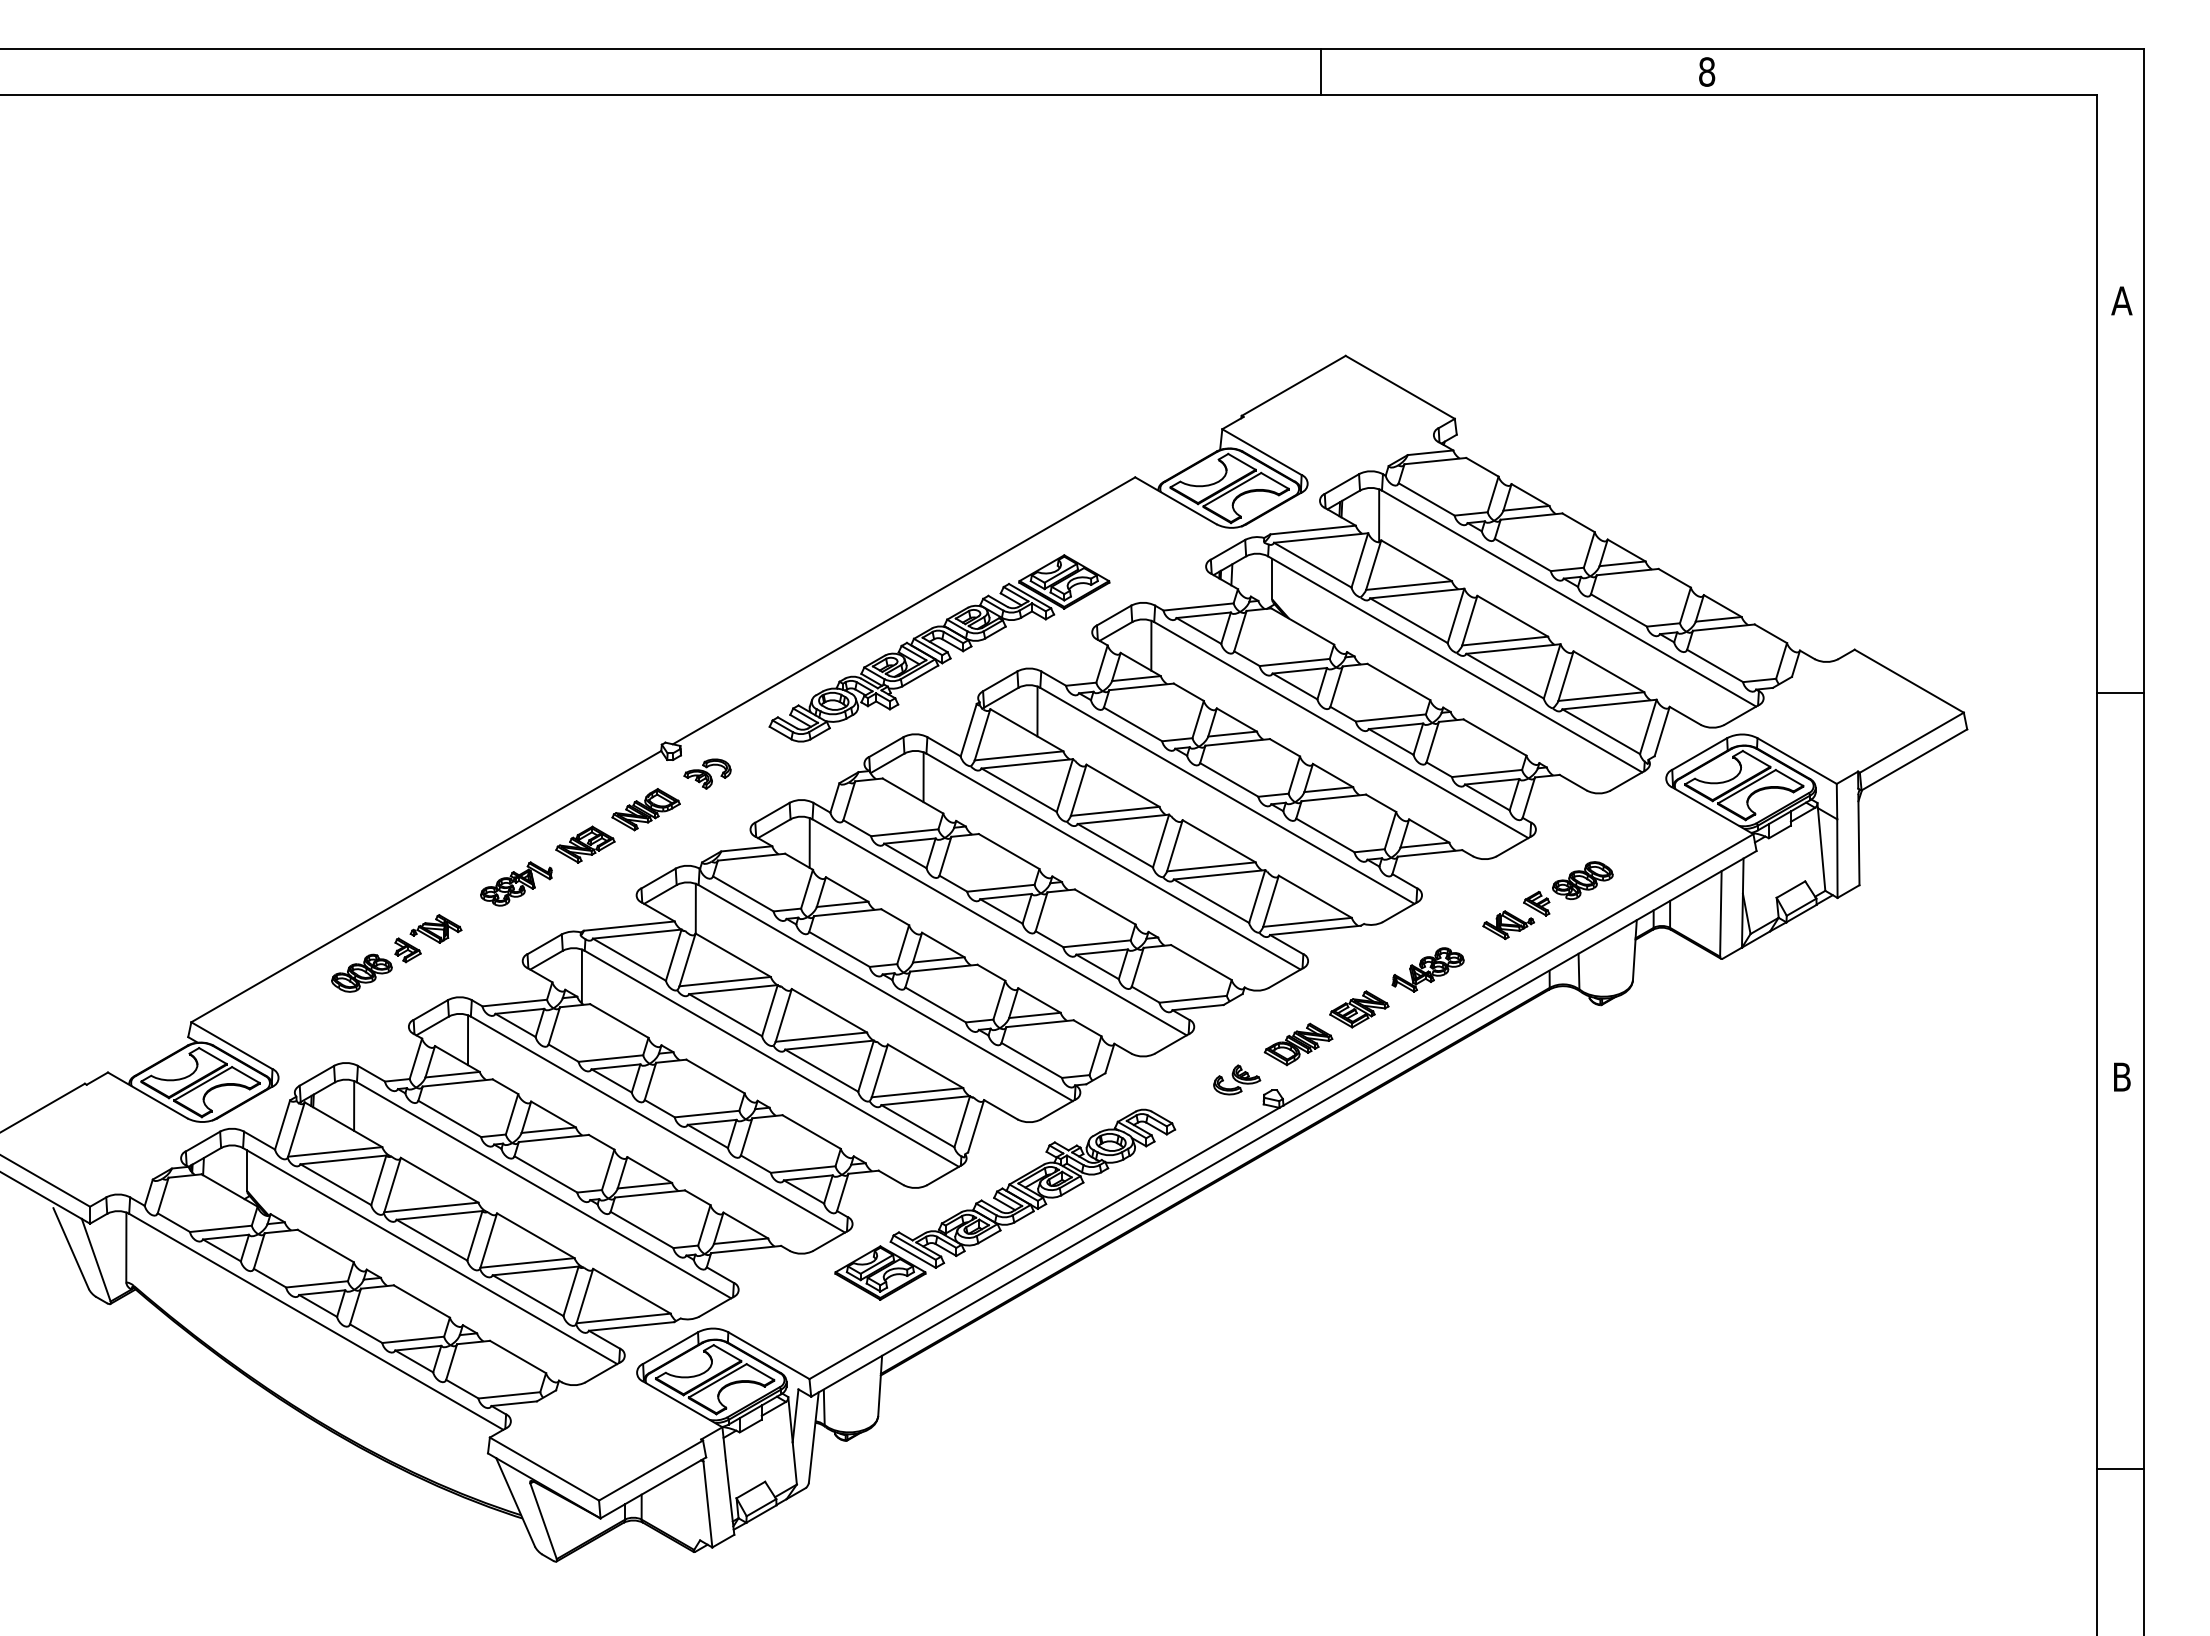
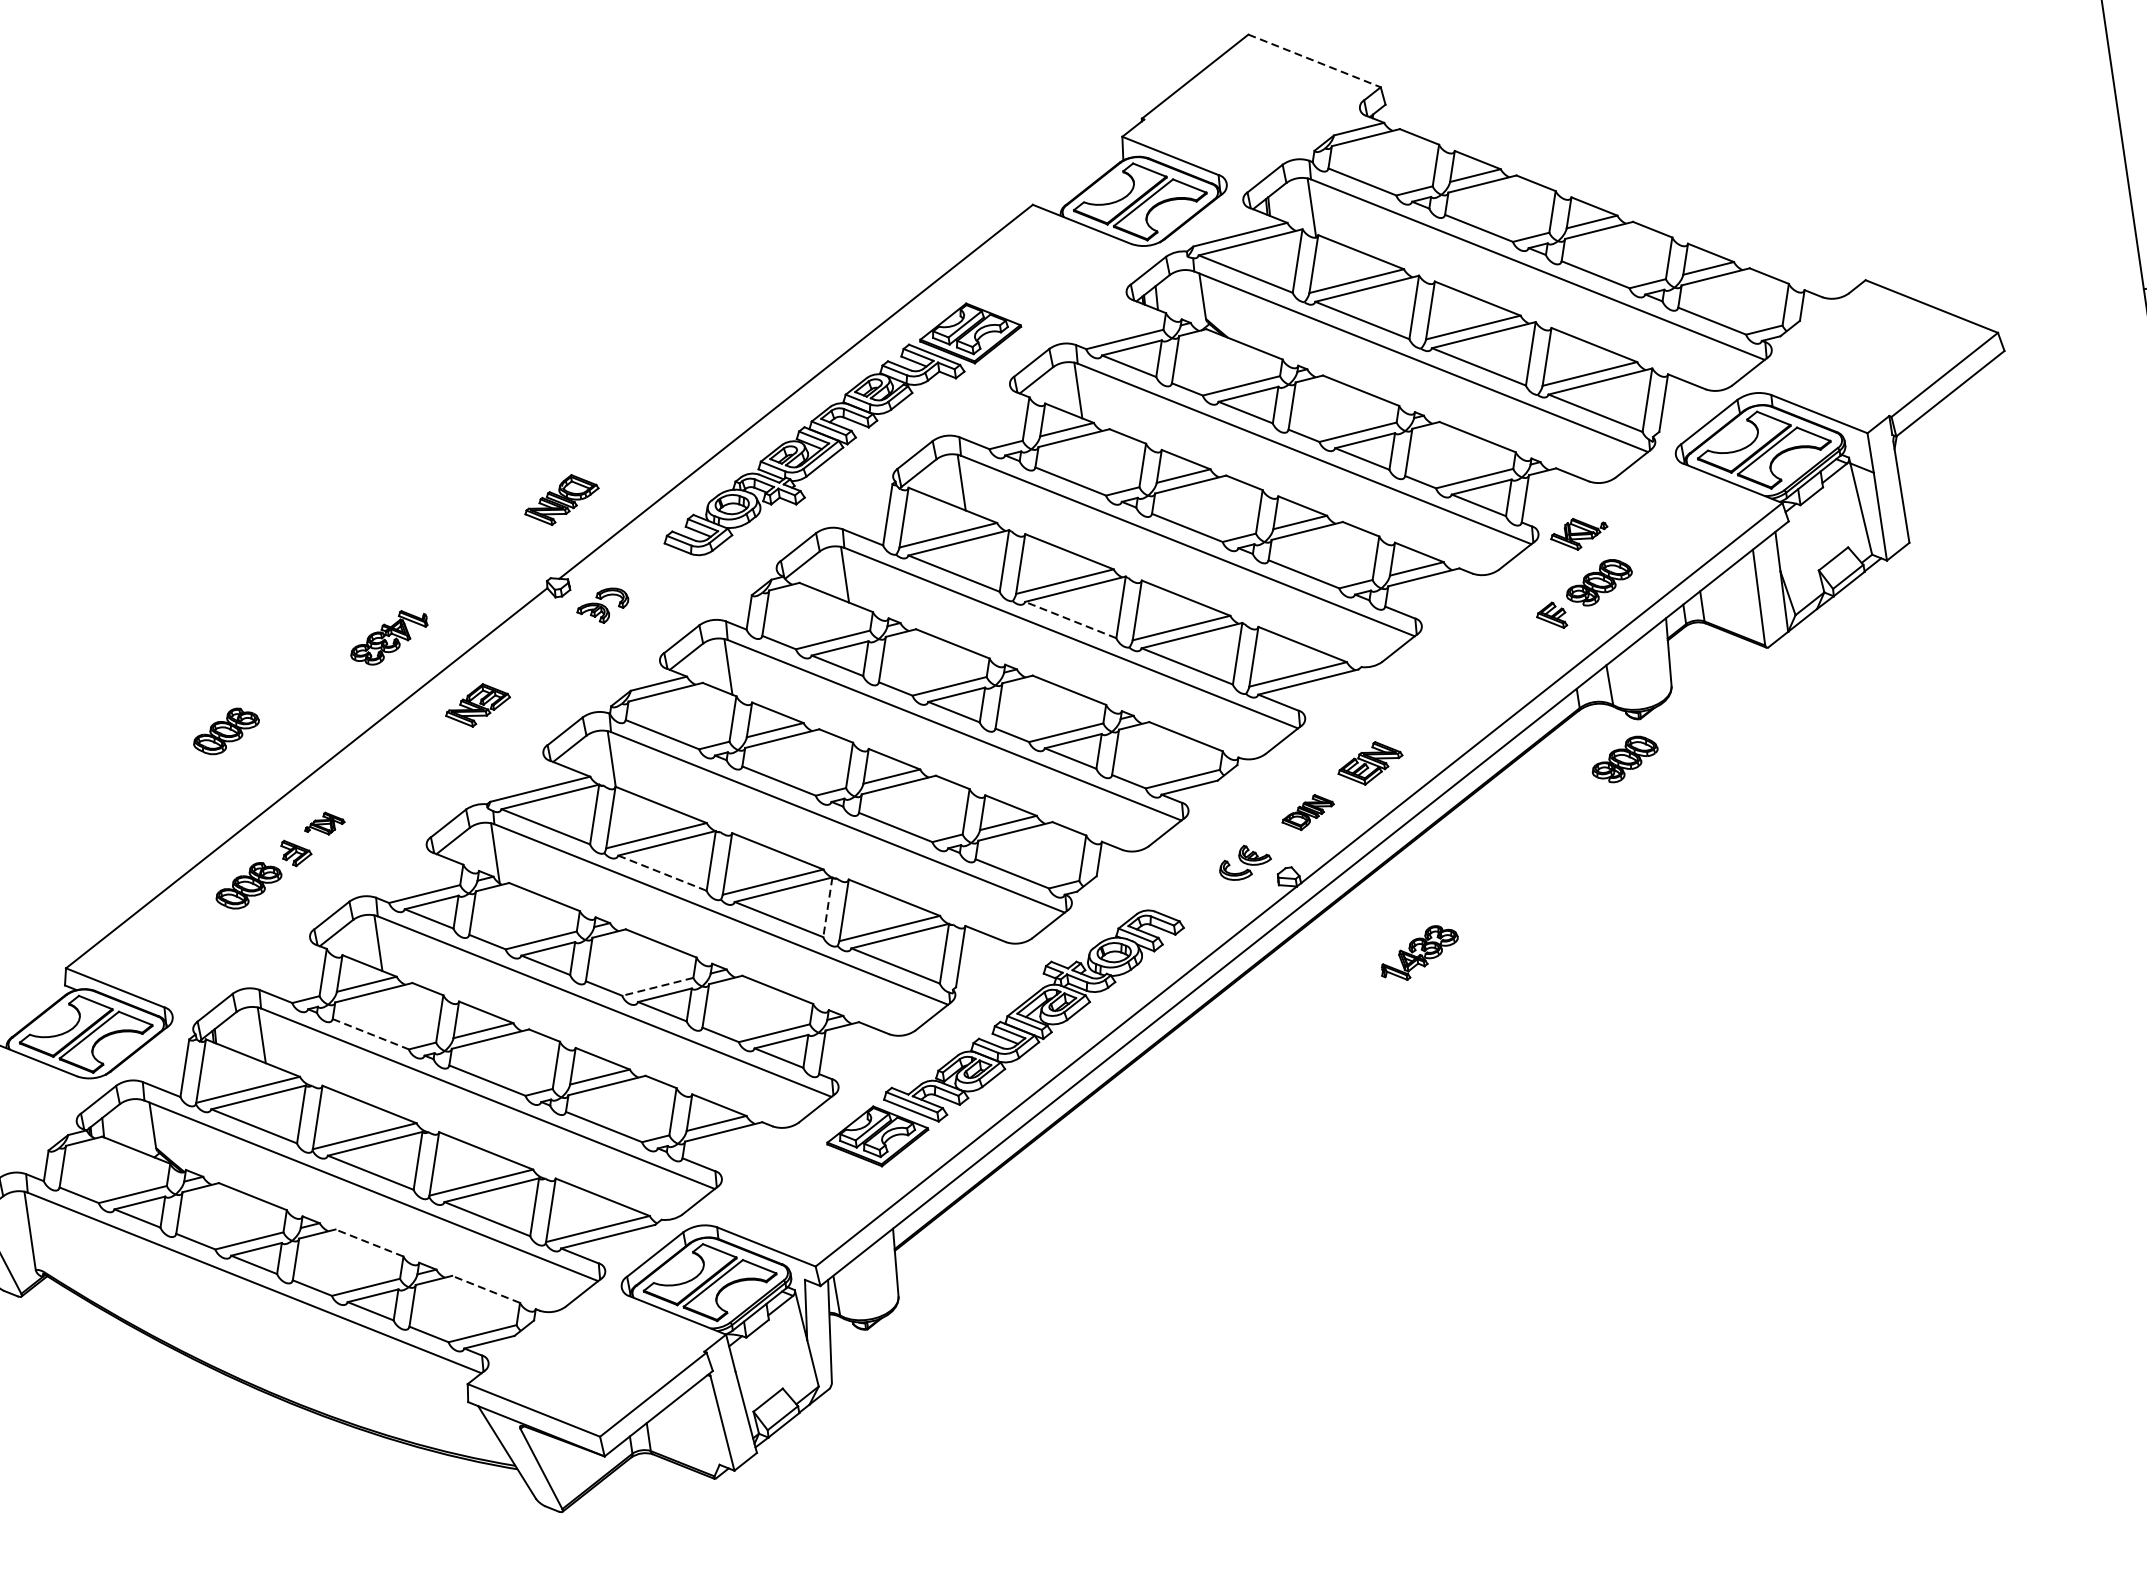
line: (1400, 387) -> (1314, 61), solid -> dashed
part: (645, 809) -> (561, 499), moved
part: (361, 834) -> (225, 730), added
line: (1114, 845) -> (1069, 619), solid -> dashed
part: (516, 883) -> (389, 637), moved
part: (1508, 925) -> (1579, 534), moved
part: (435, 928) -> (323, 823), size x0.7
part: (1427, 969) -> (1418, 952), moved
line: (726, 1015) -> (663, 873), solid -> dashed
part: (1582, 1038) -> (1624, 759), added
part: (1298, 1044) -> (1307, 812), size x0.7
line: (866, 1066) -> (828, 907), solid -> dashed
line: (706, 1114) -> (657, 987), solid -> dashed
line: (450, 1119) -> (371, 1034), solid -> dashed
line: (421, 1301) -> (369, 1243), solid -> dashed
line: (517, 1356) -> (485, 1288), solid -> dashed

